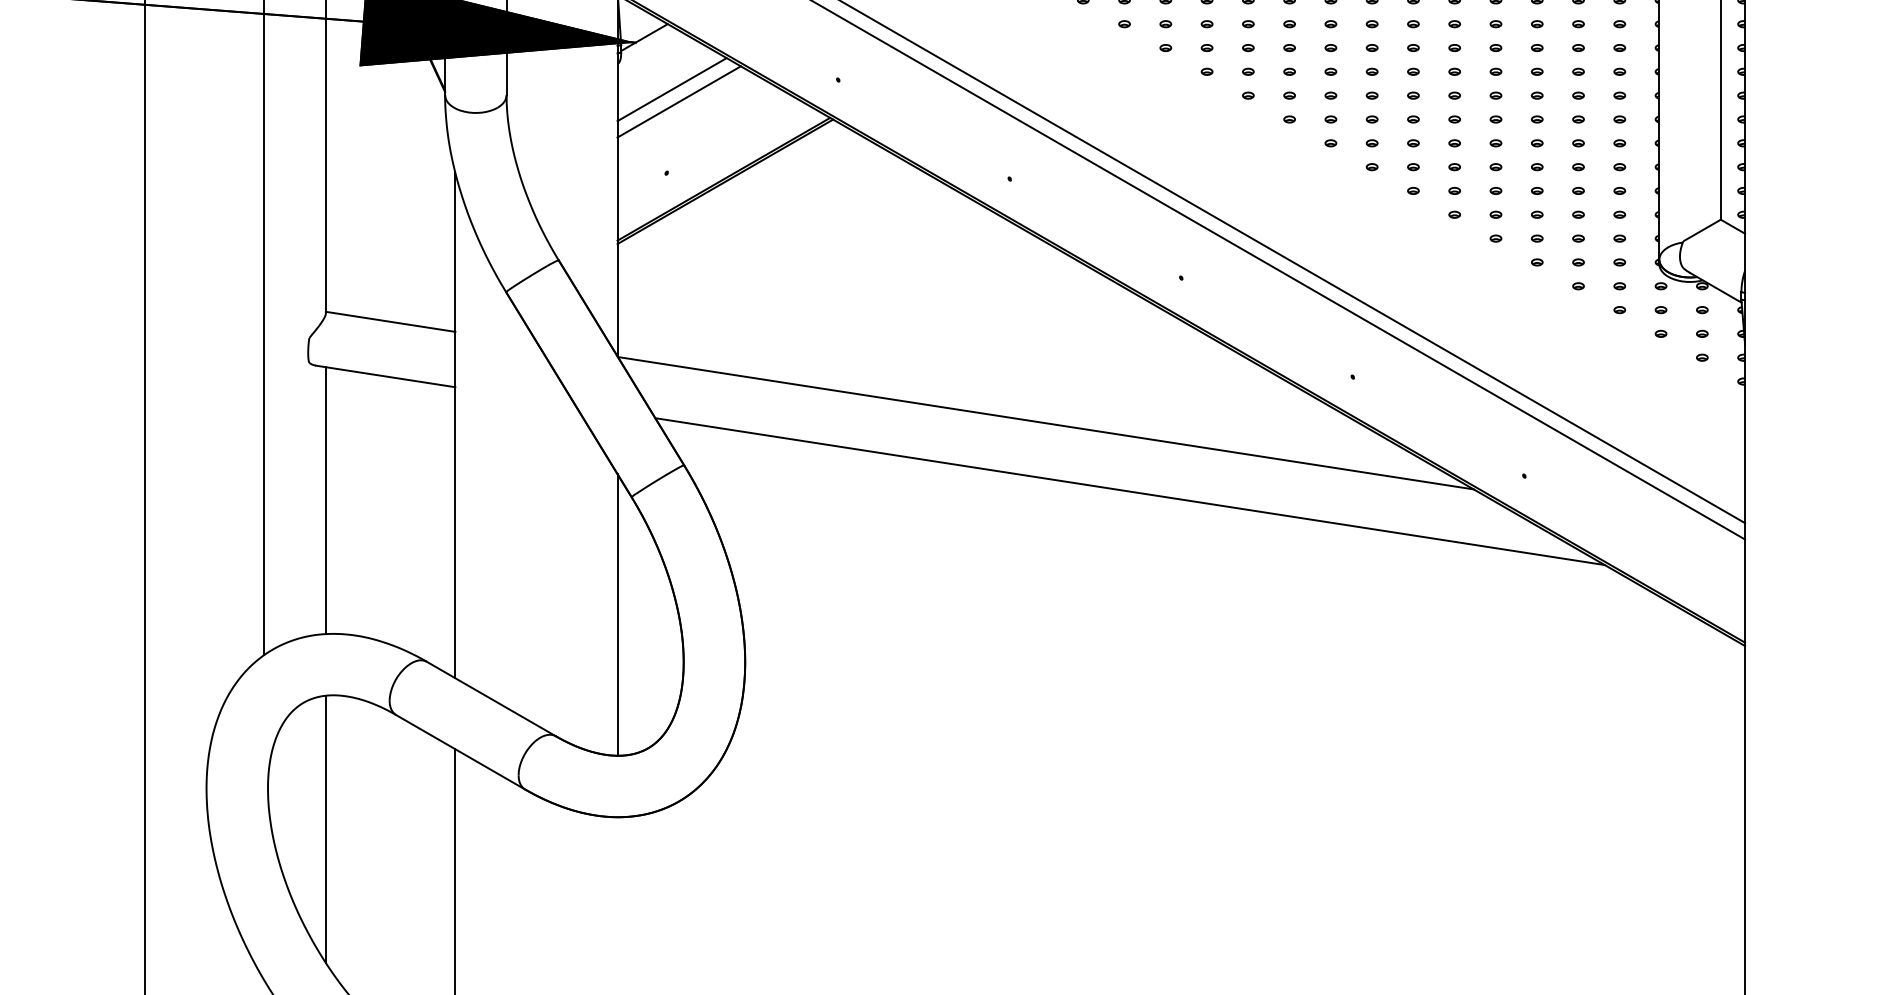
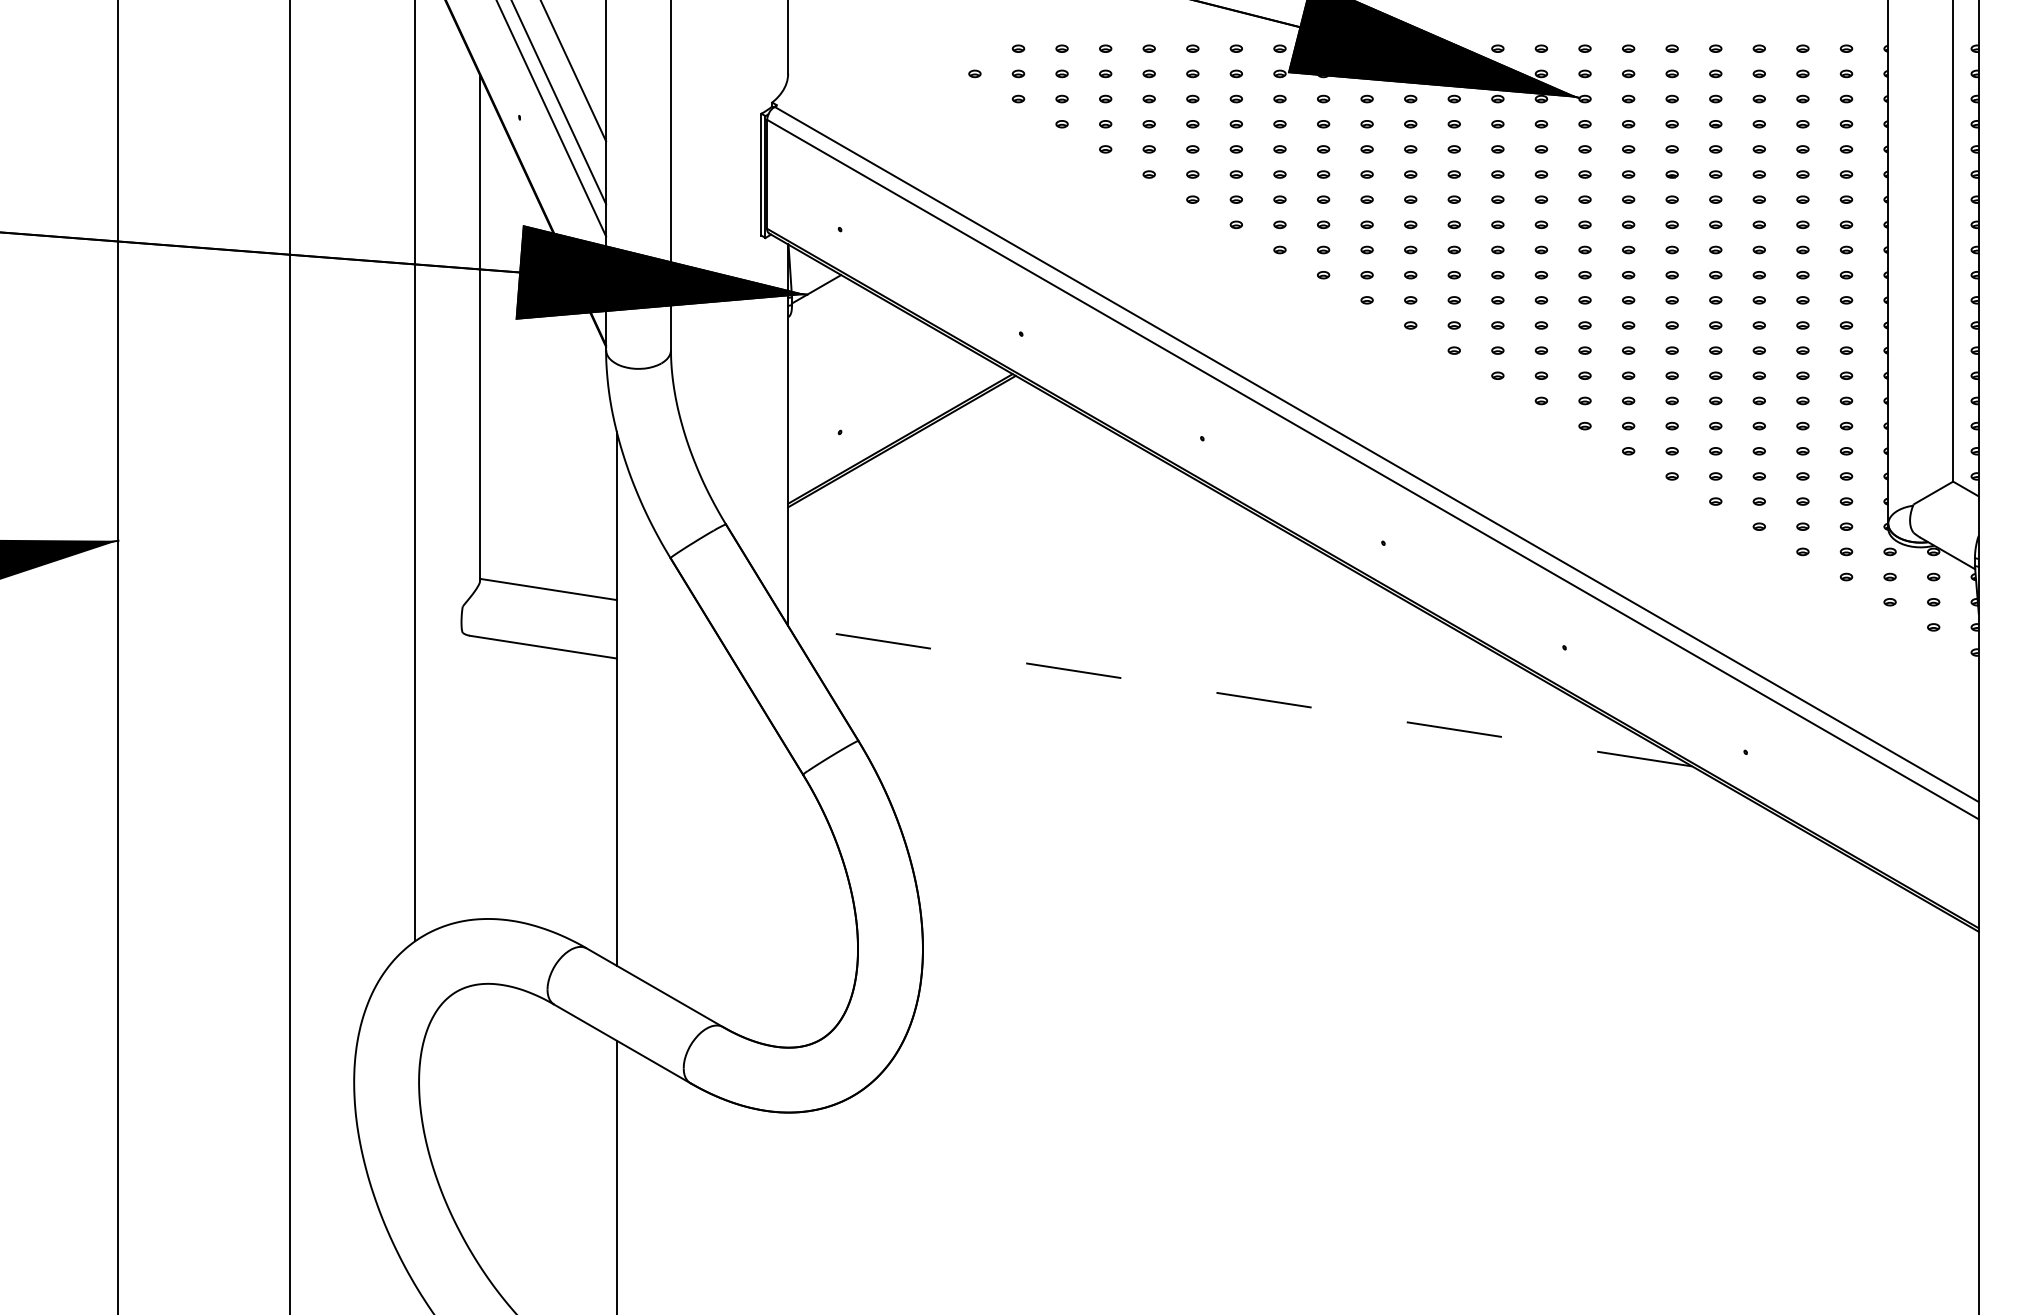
line: (671, 89) -> (845, 344), removed
line: (679, 101) -> (853, 356), removed
line: (1044, 423) -> (1239, 696), solid -> dashed
line: (1130, 491) -> (1329, 768), removed
line: (326, 500) -> (480, 778), removed
line: (617, 614) -> (788, 898), removed
line: (326, 829) -> (480, 1125), removed

